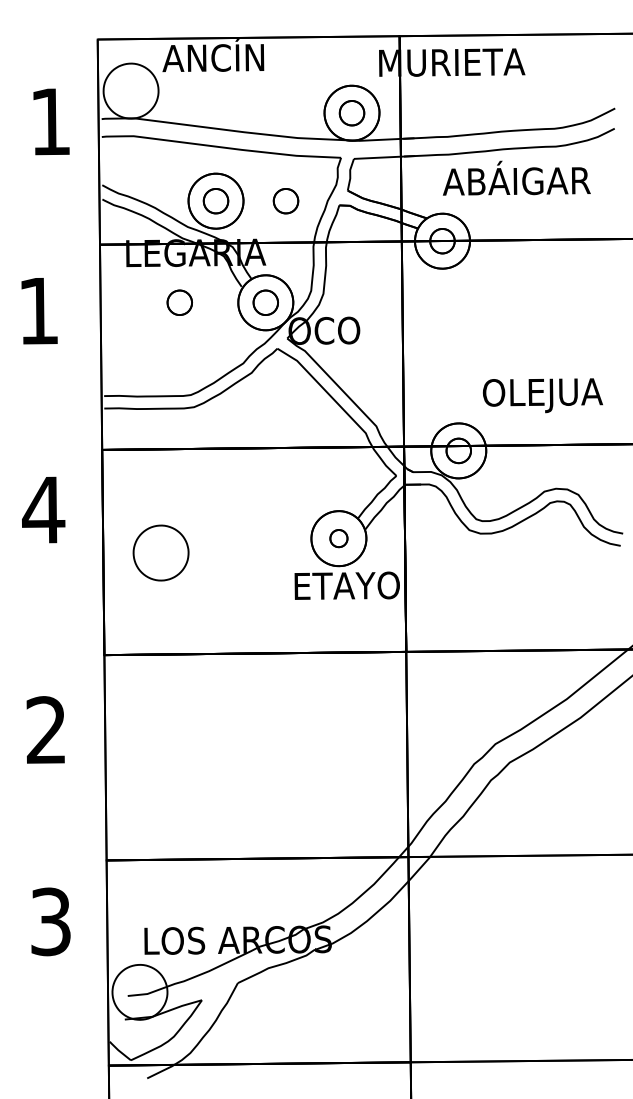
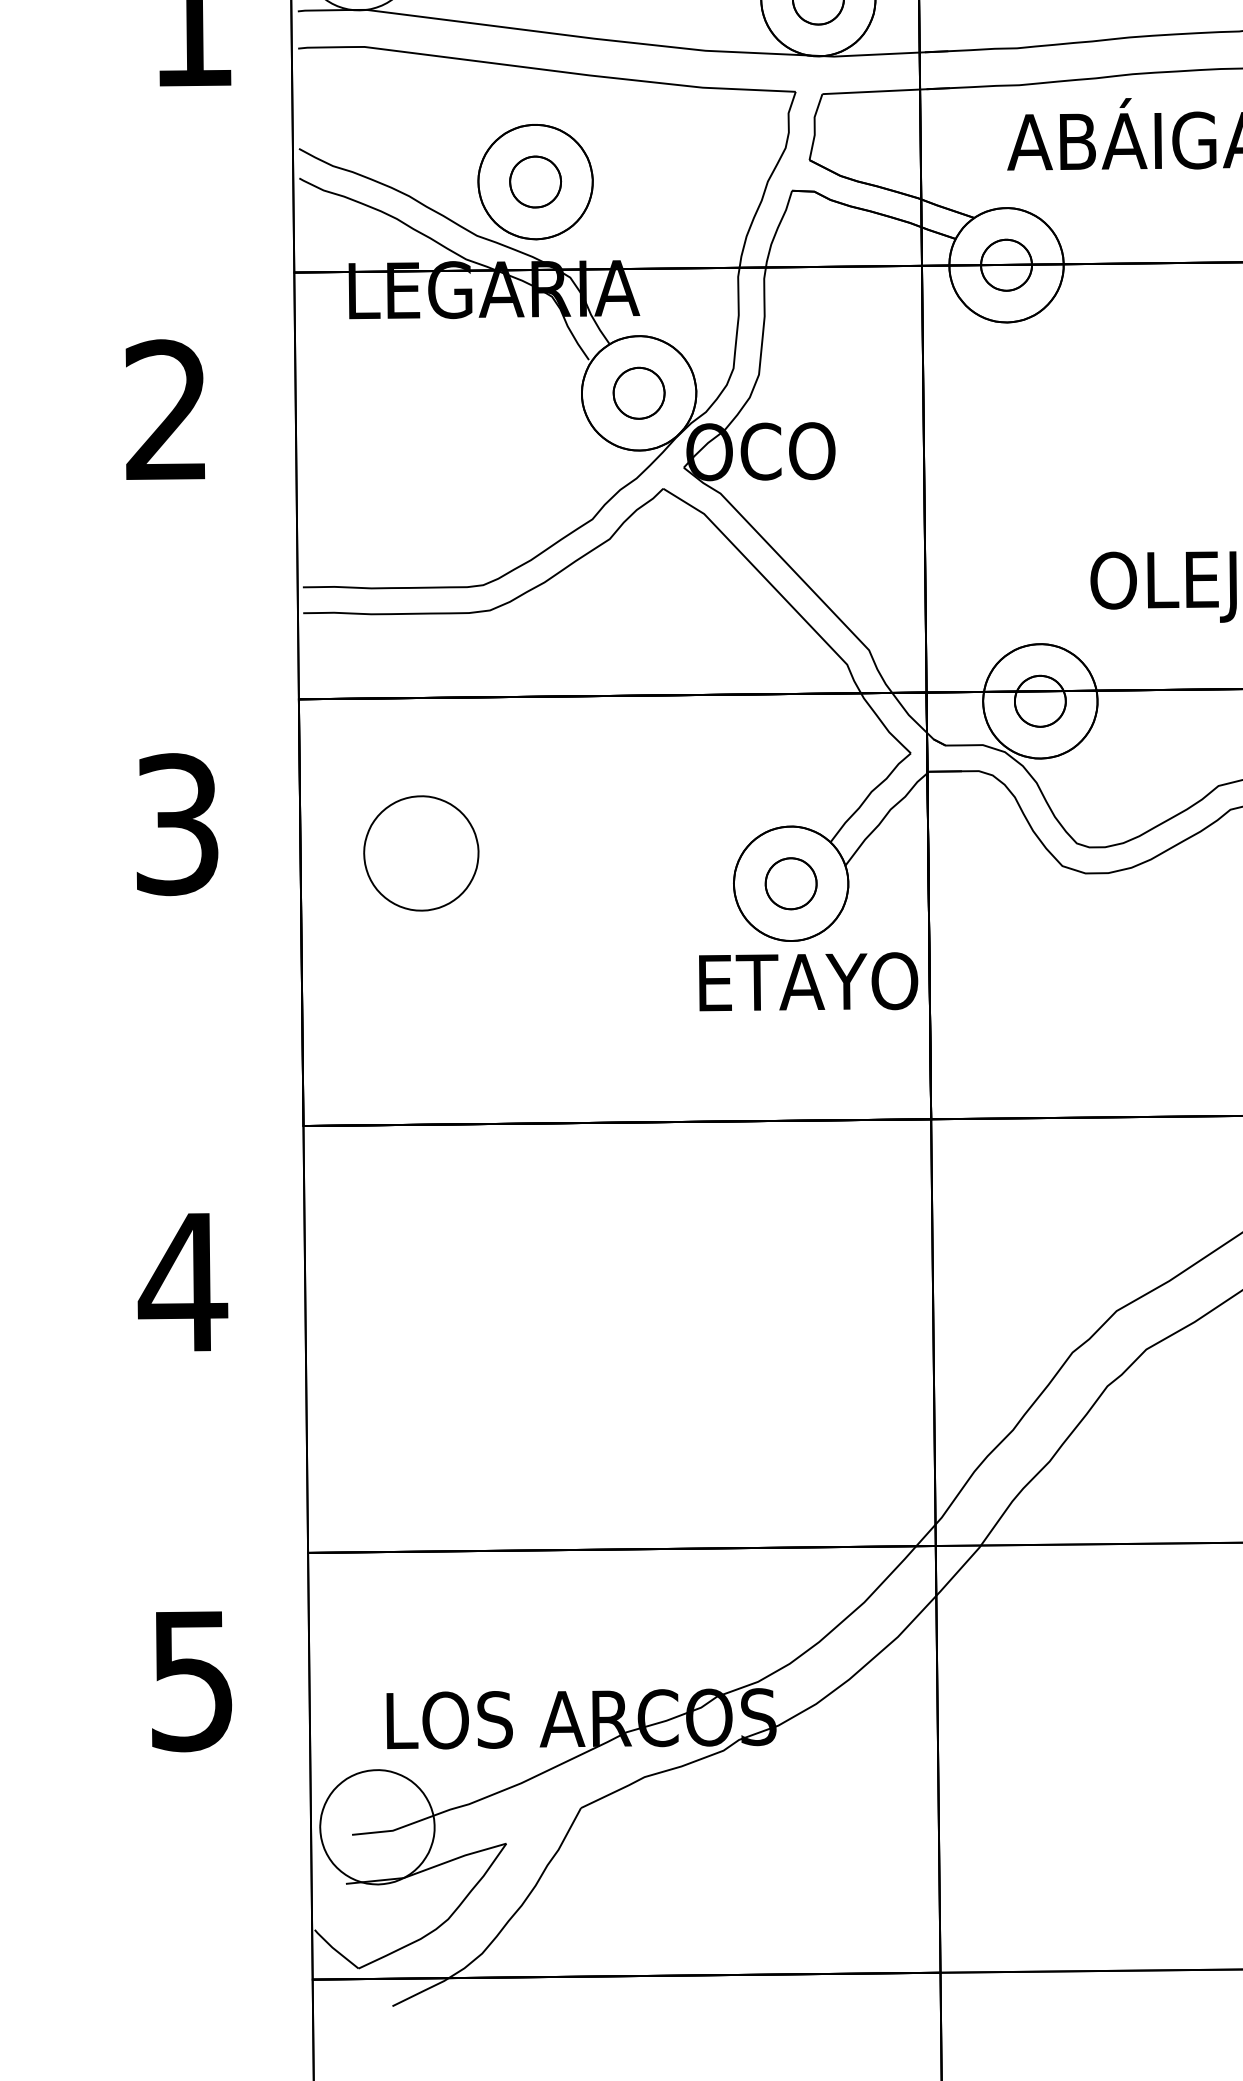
part: (285, 201) -> (680, 182), removed
part: (179, 302) -> (459, 392), removed
text: (38, 310) -> (166, 409), 1 -> 2
text: (43, 509) -> (176, 823), 4 -> 3
part: (338, 538) -> (790, 883), size x1.43
part: (160, 552) -> (420, 852), moved
text: (46, 729) -> (183, 1280), 2 -> 4
text: (50, 921) -> (191, 1679), 3 -> 5

